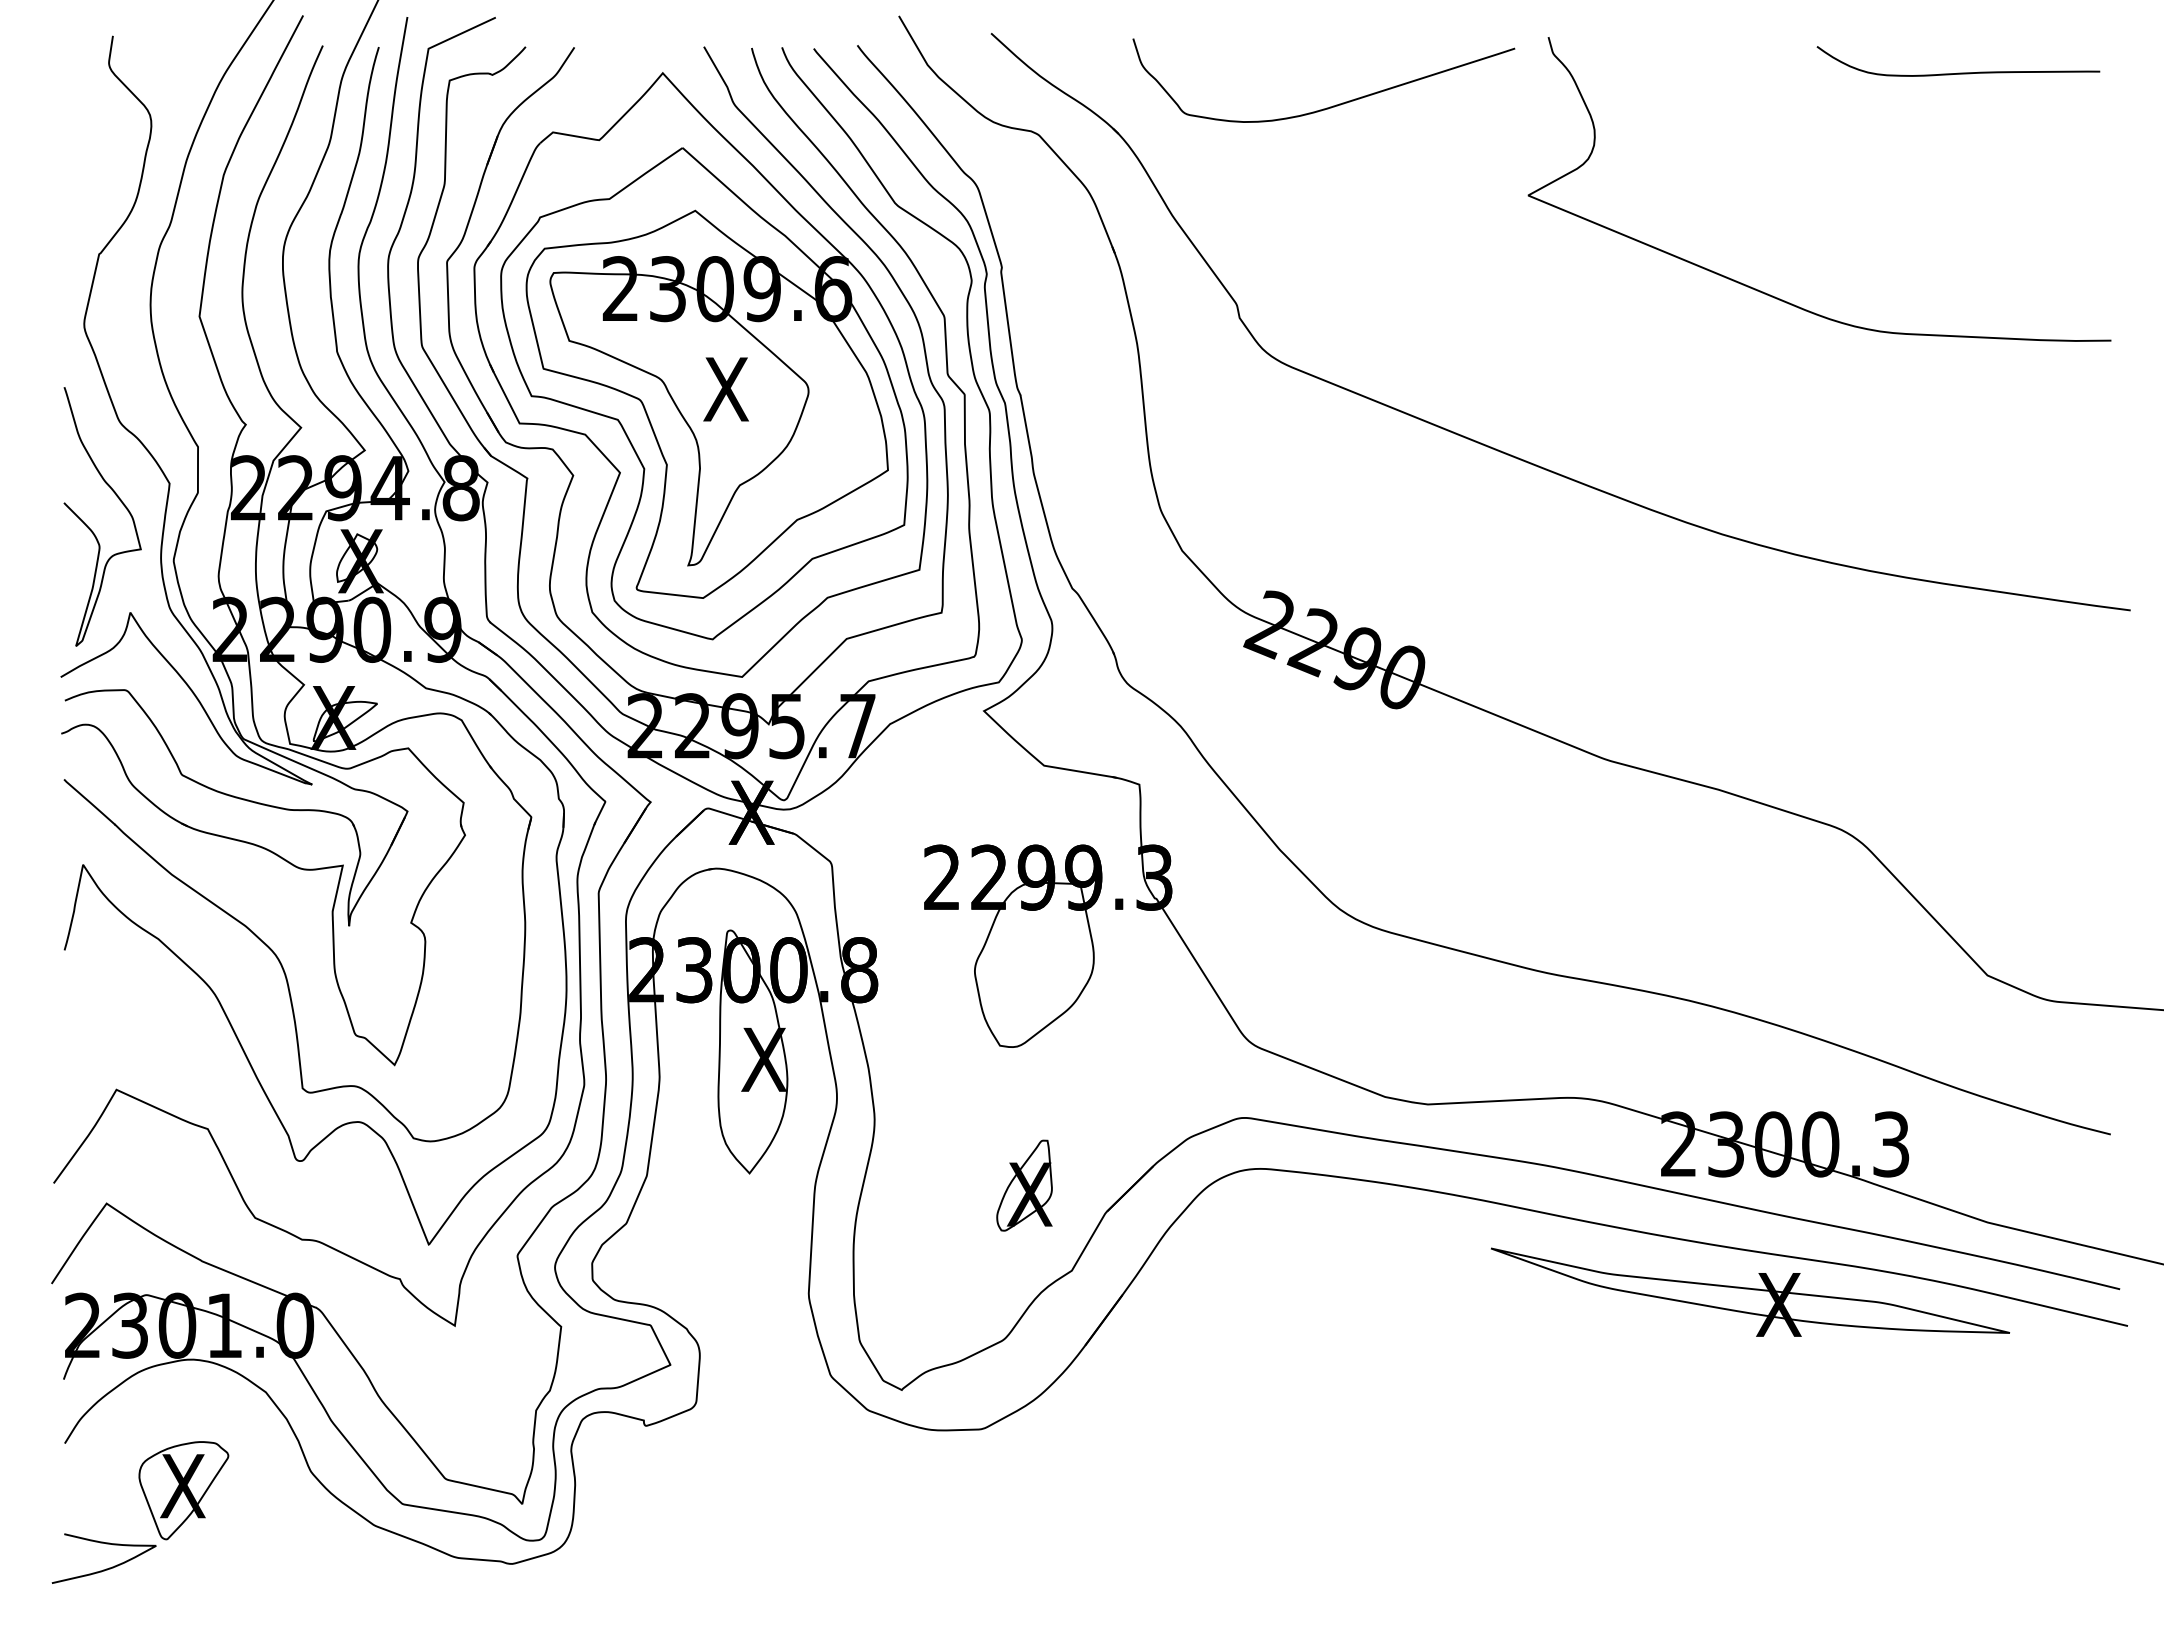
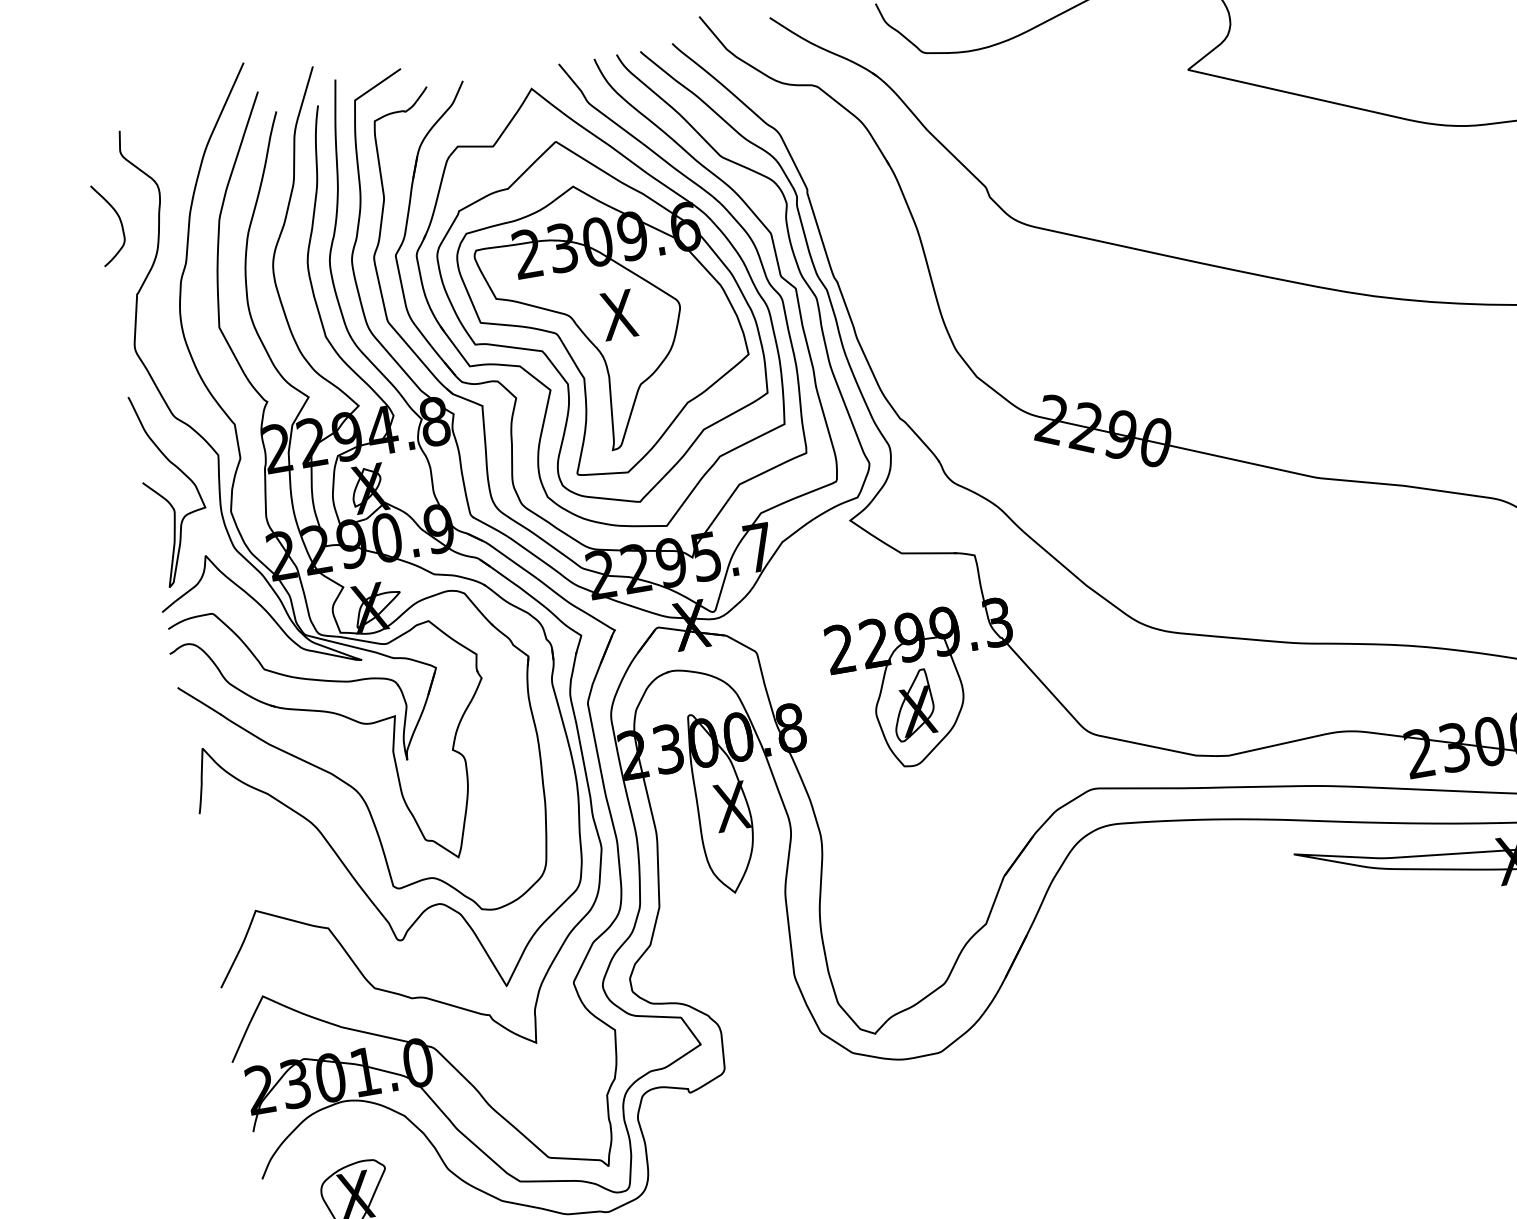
curve: (92, 152) -> (119, 219), added
part: (1024, 1185) -> (912, 705), moved

